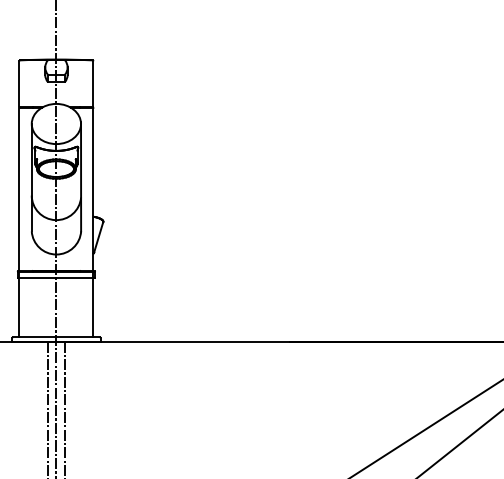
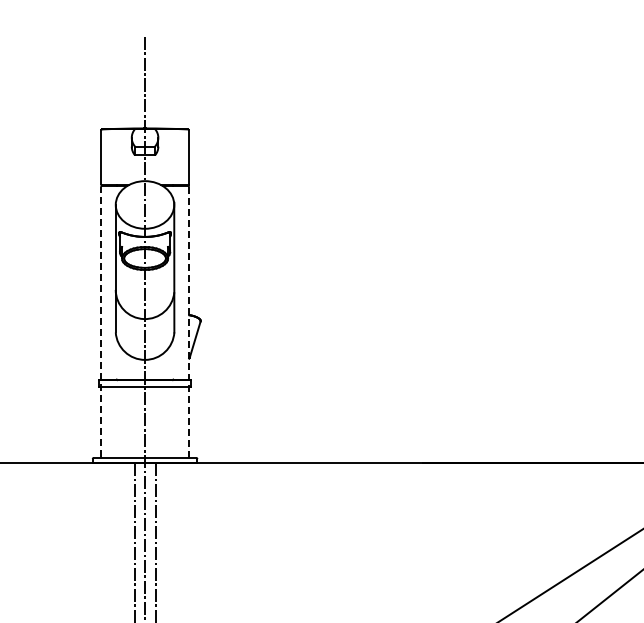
line: (19, 222) -> (101, 321), solid -> dashed
line: (93, 223) -> (189, 322), solid -> dashed

